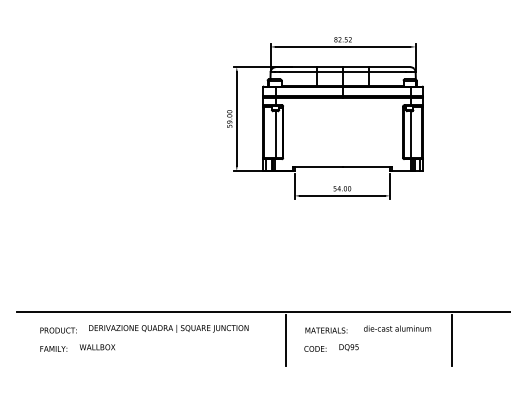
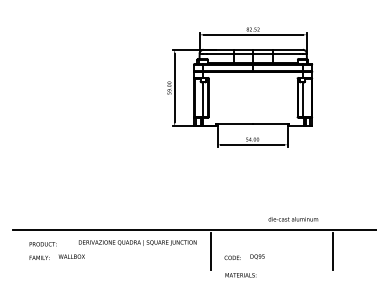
text: (168, 328) -> (137, 242), moved
text: (397, 328) -> (293, 219), moved
text: (326, 330) -> (240, 275), moved

